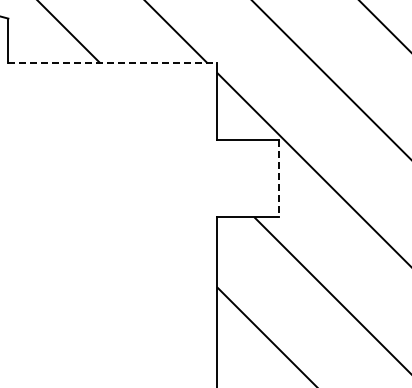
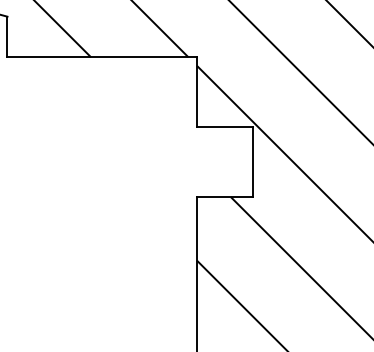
line: (113, 63) -> (102, 57), dashed -> solid
line: (278, 178) -> (252, 161), dashed -> solid

